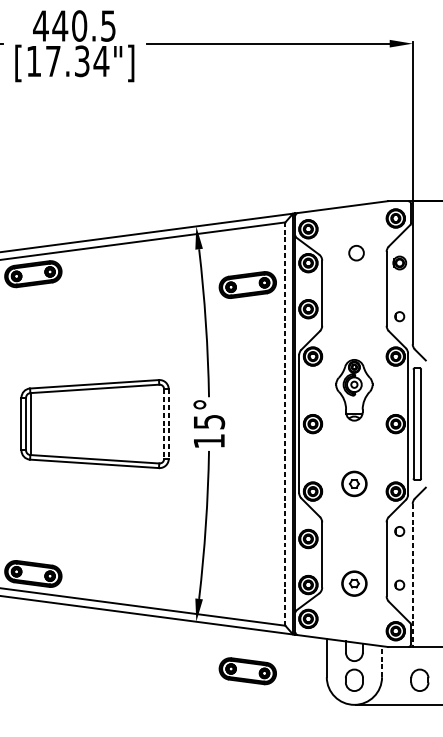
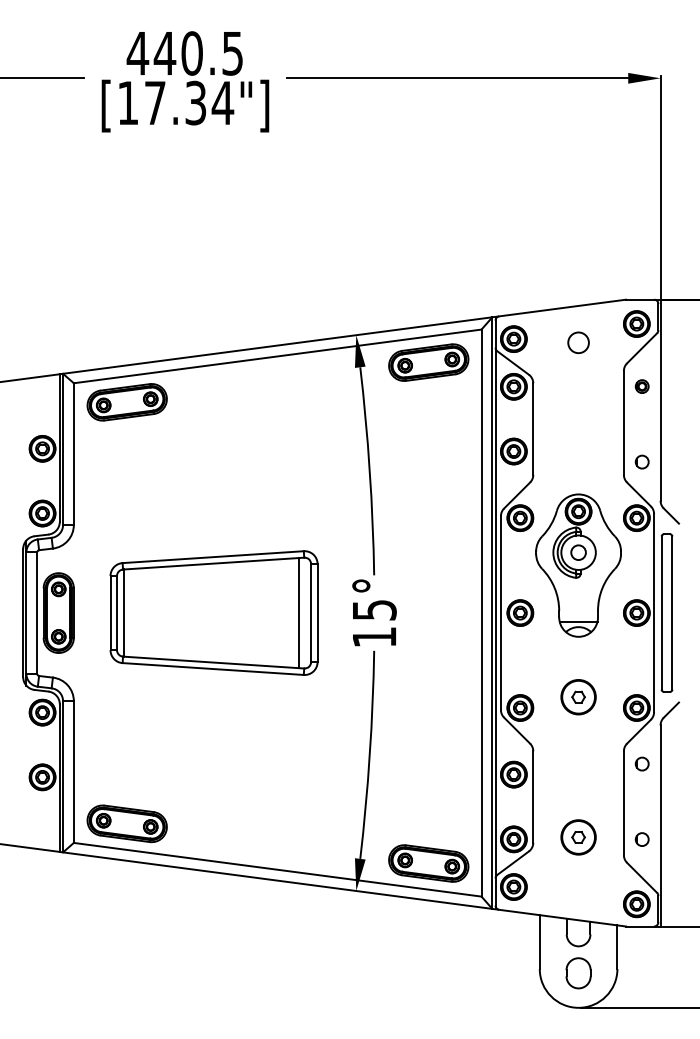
circle: (356, 252) -> (578, 342), moved
part: (399, 262) -> (641, 386), size x0.71
part: (247, 284) -> (428, 362), moved
part: (354, 390) -> (578, 565), size x1.67
line: (155, 424) -> (299, 613), added
line: (164, 424) -> (311, 613), dashed -> solid
line: (168, 424) -> (317, 613), dashed -> solid
line: (285, 424) -> (481, 613), dashed -> solid
line: (412, 575) -> (660, 825), dashed -> solid
line: (382, 661) -> (617, 947), dashed -> solid
part: (247, 671) -> (428, 863), moved
part: (419, 680) -> (670, 973), removed

